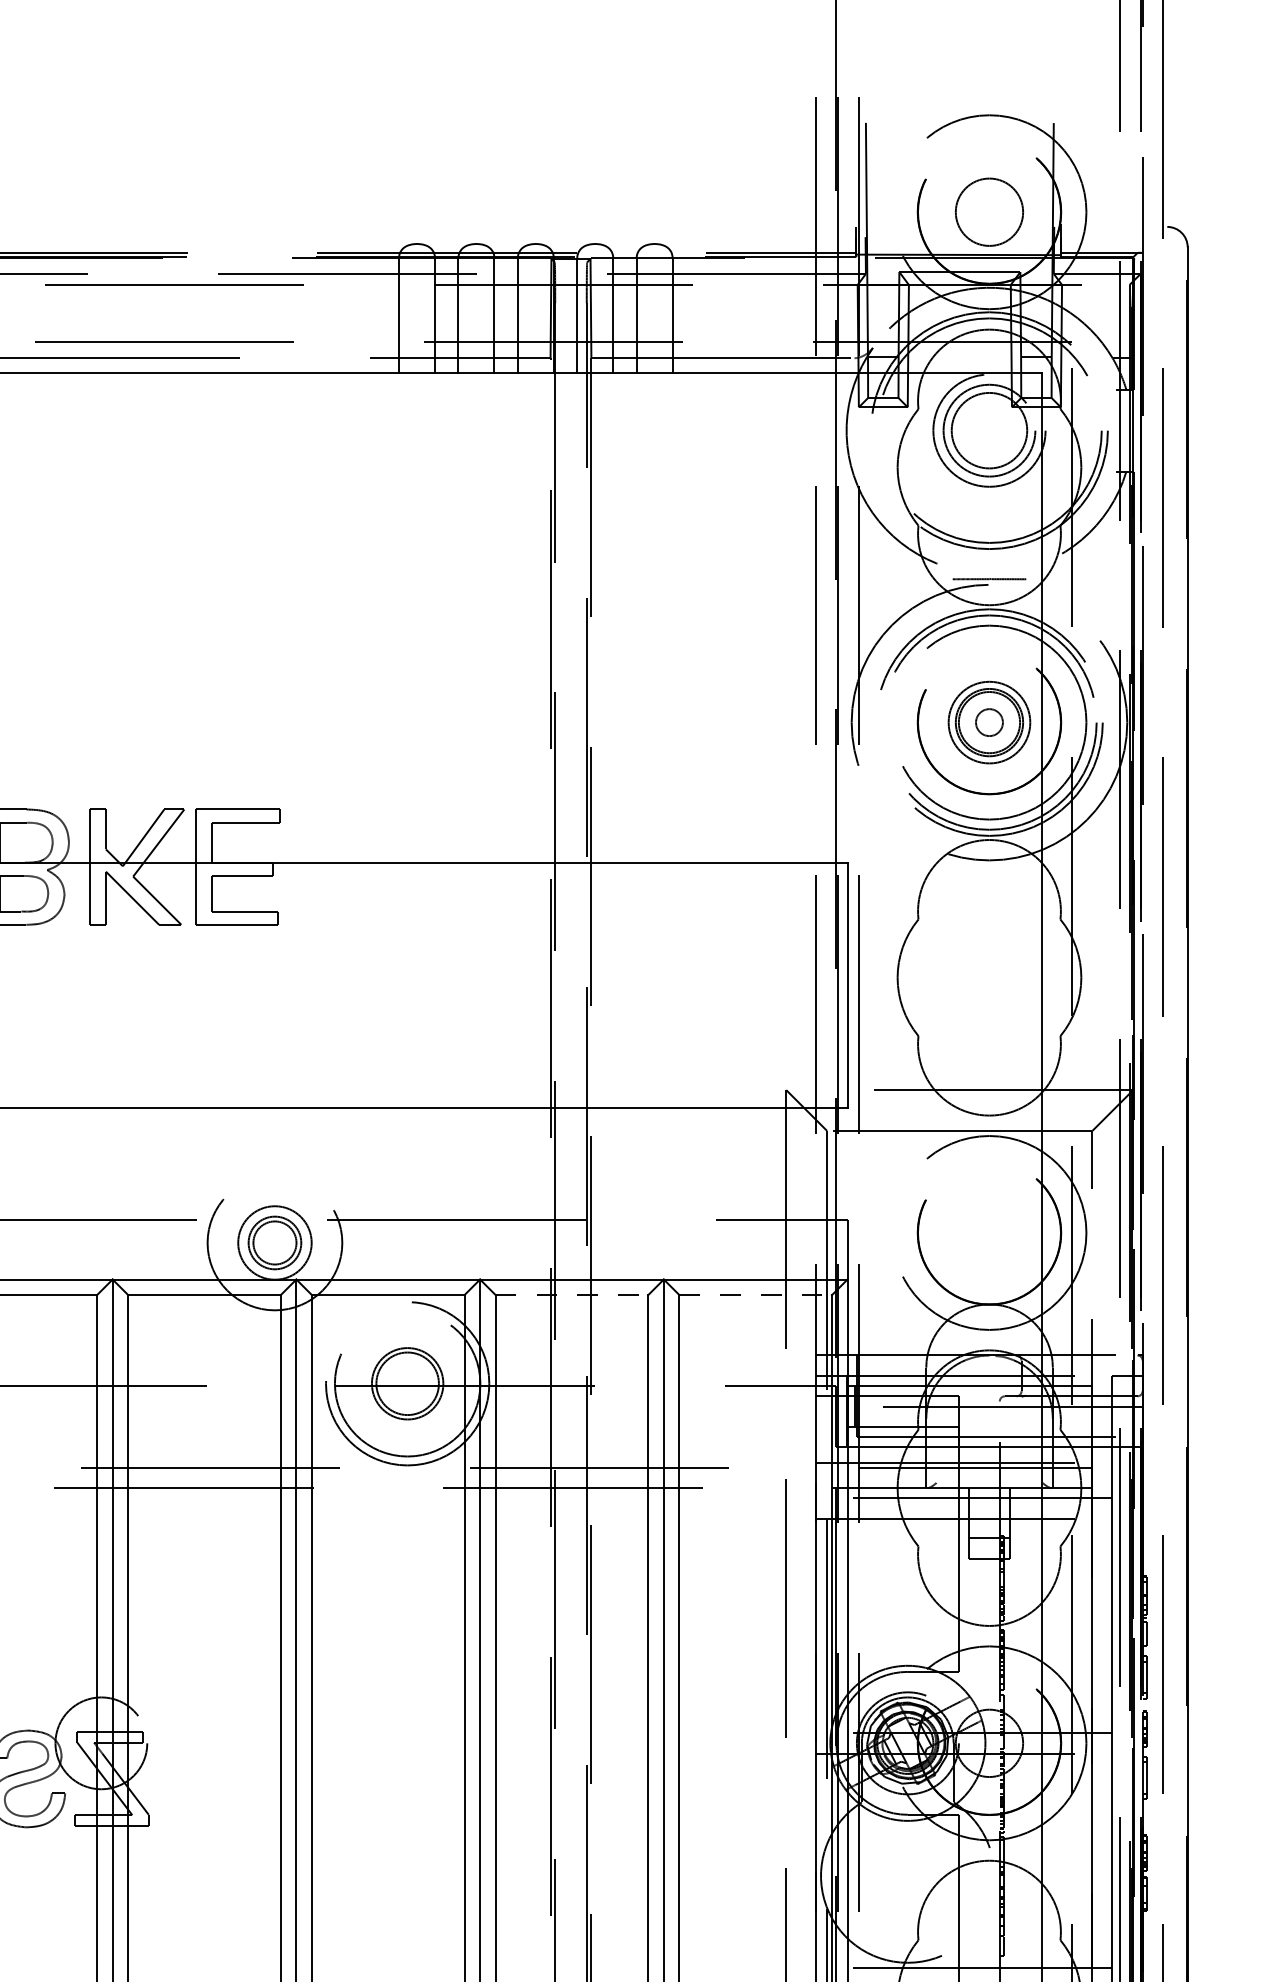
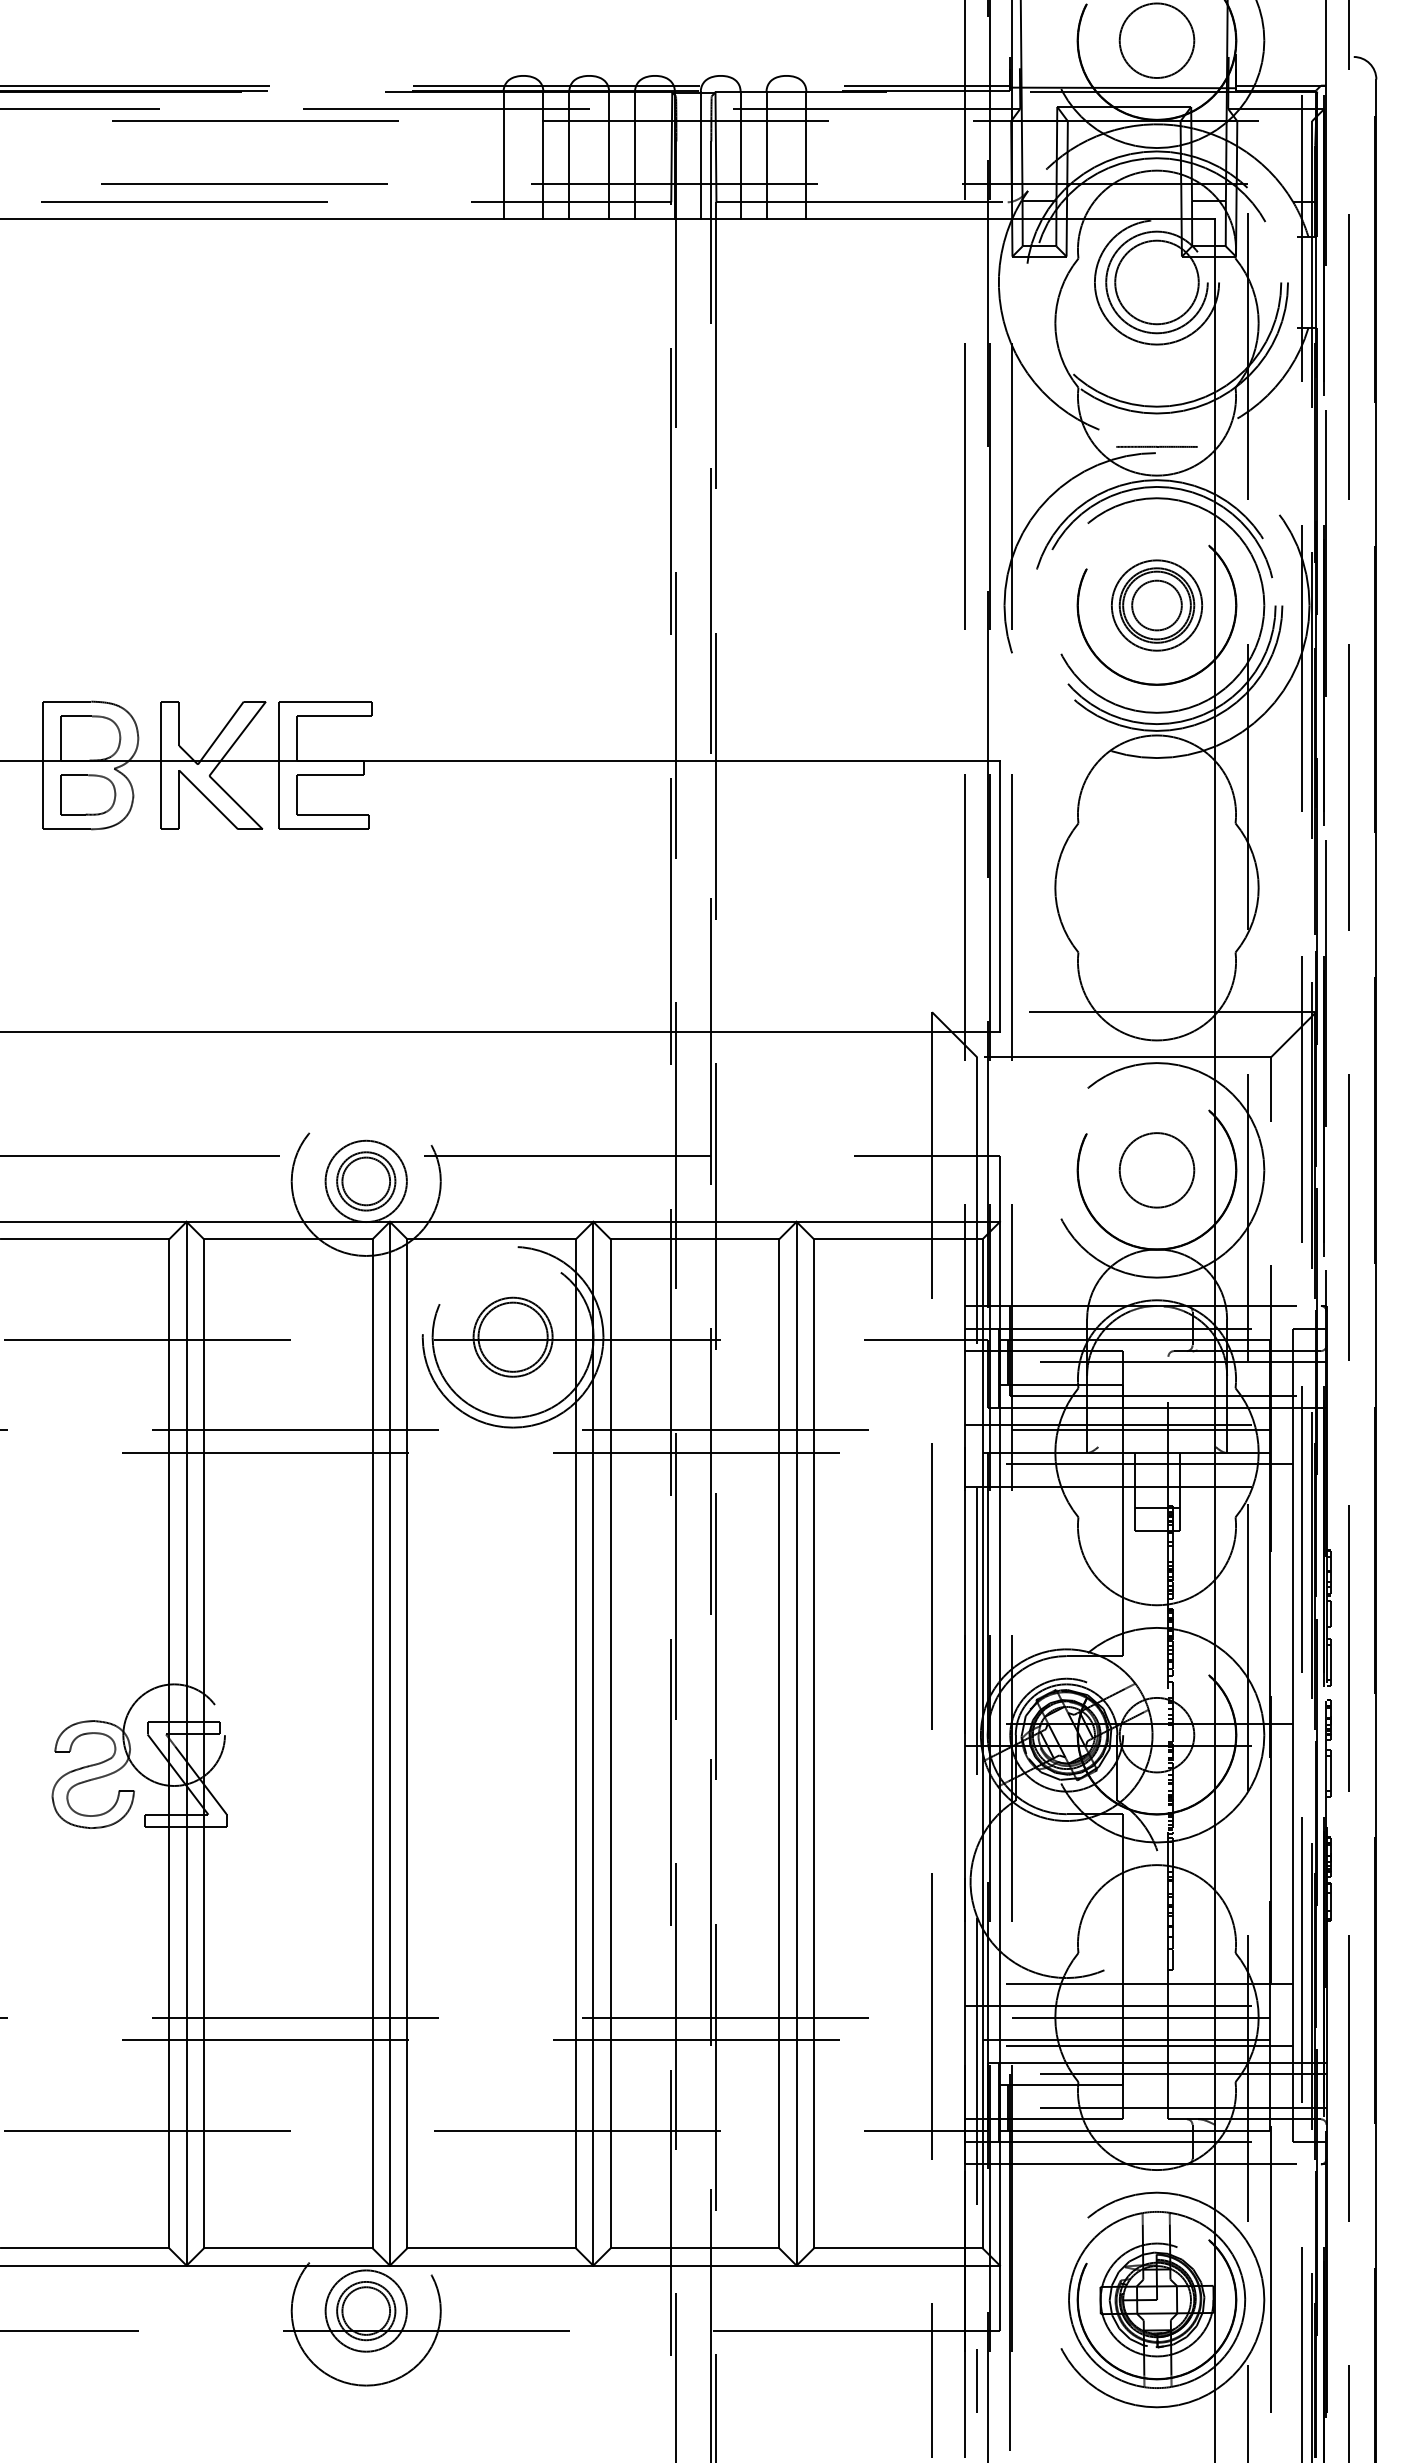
circle: (989, 722) -> (1156, 605), size x1.67
circle: (989, 1233) -> (1156, 1170), added
line: (572, 1295) -> (695, 1239), dashed -> solid
line: (755, 1295) -> (898, 1239), dashed -> solid

